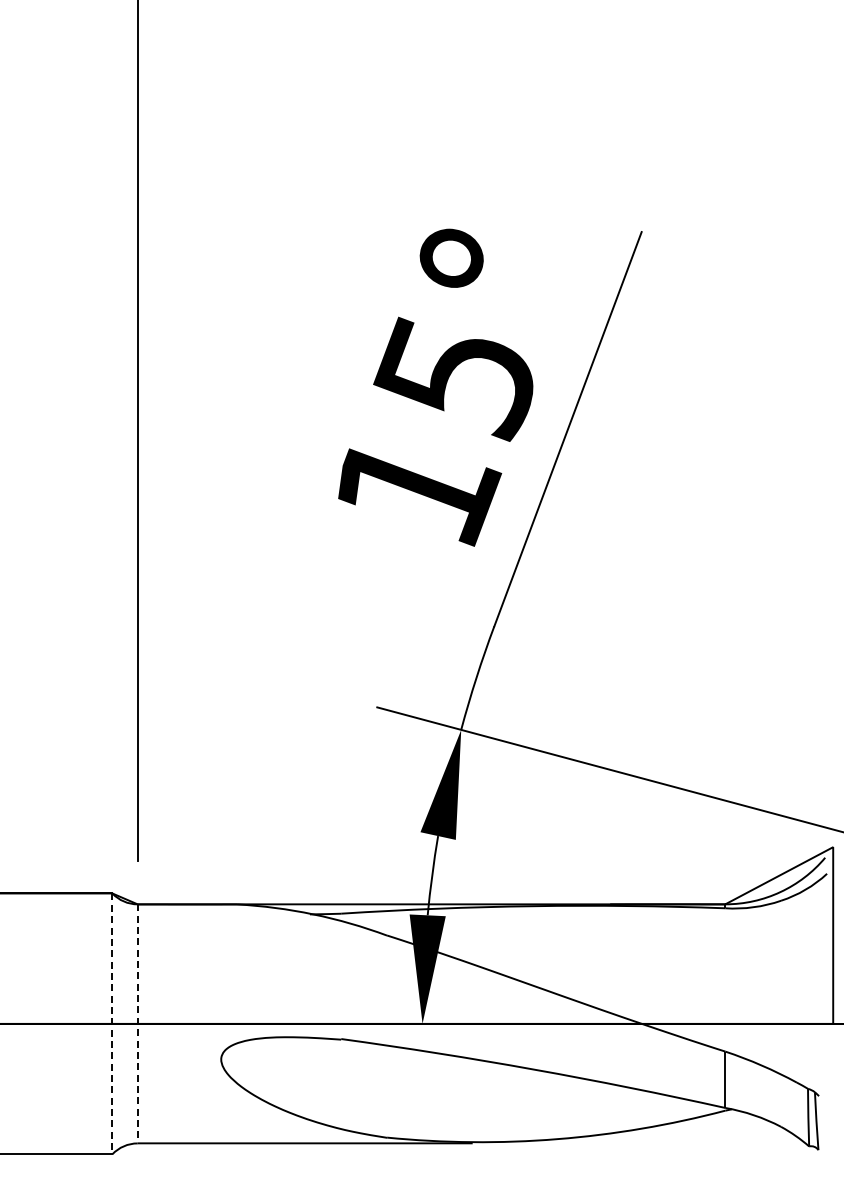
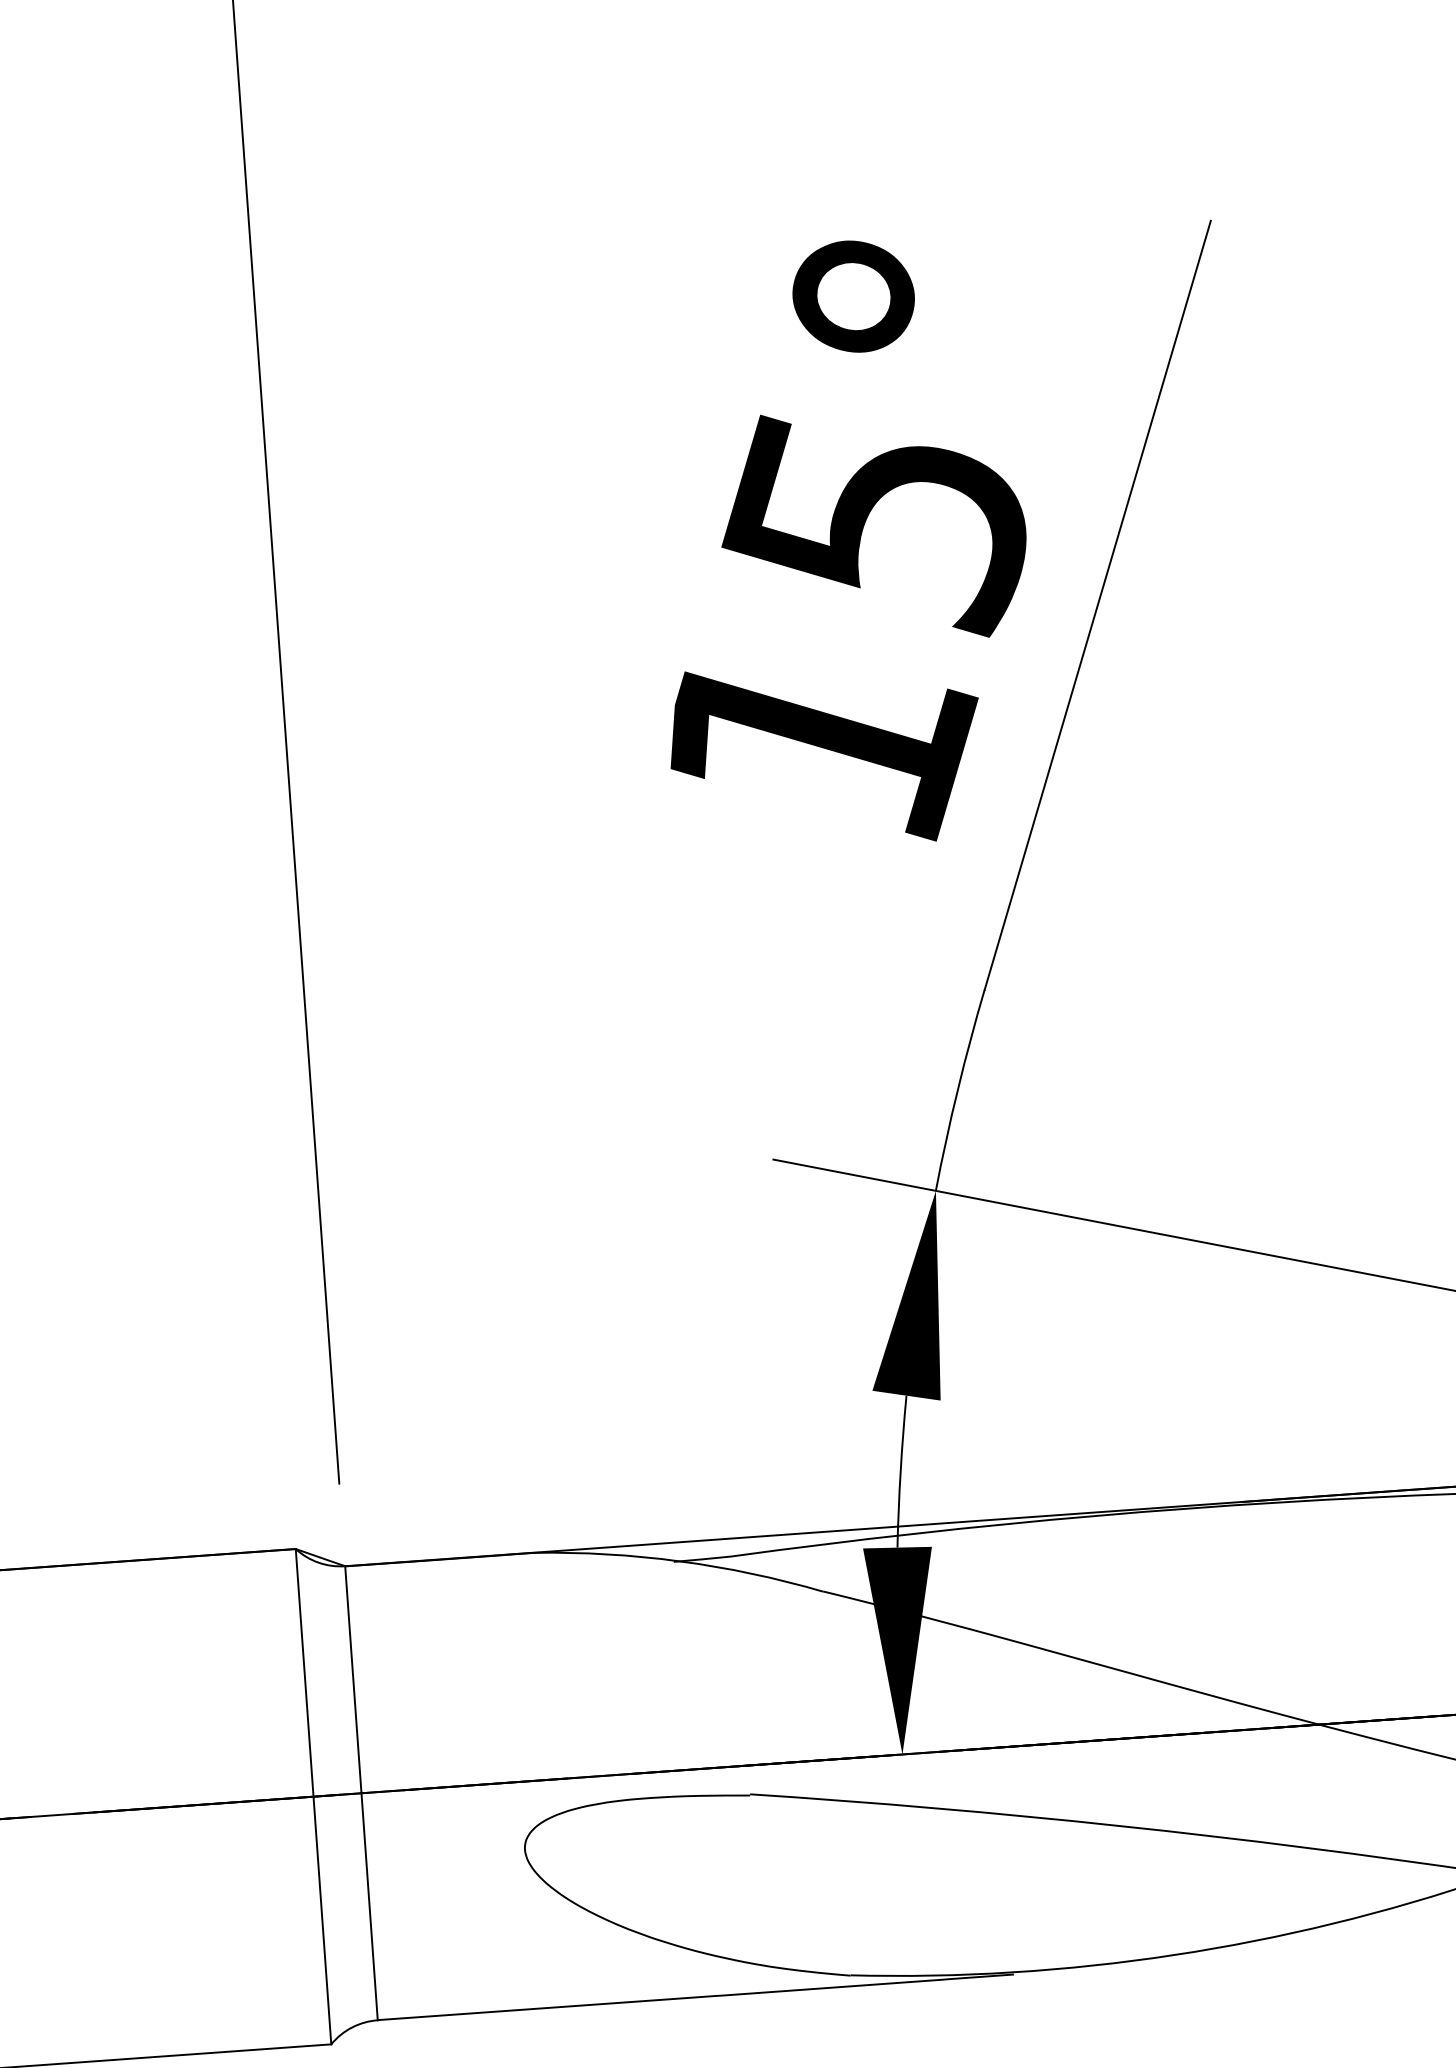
line: (137, 1023) -> (361, 1792), dashed -> solid
line: (112, 1024) -> (313, 1797), dashed -> solid

